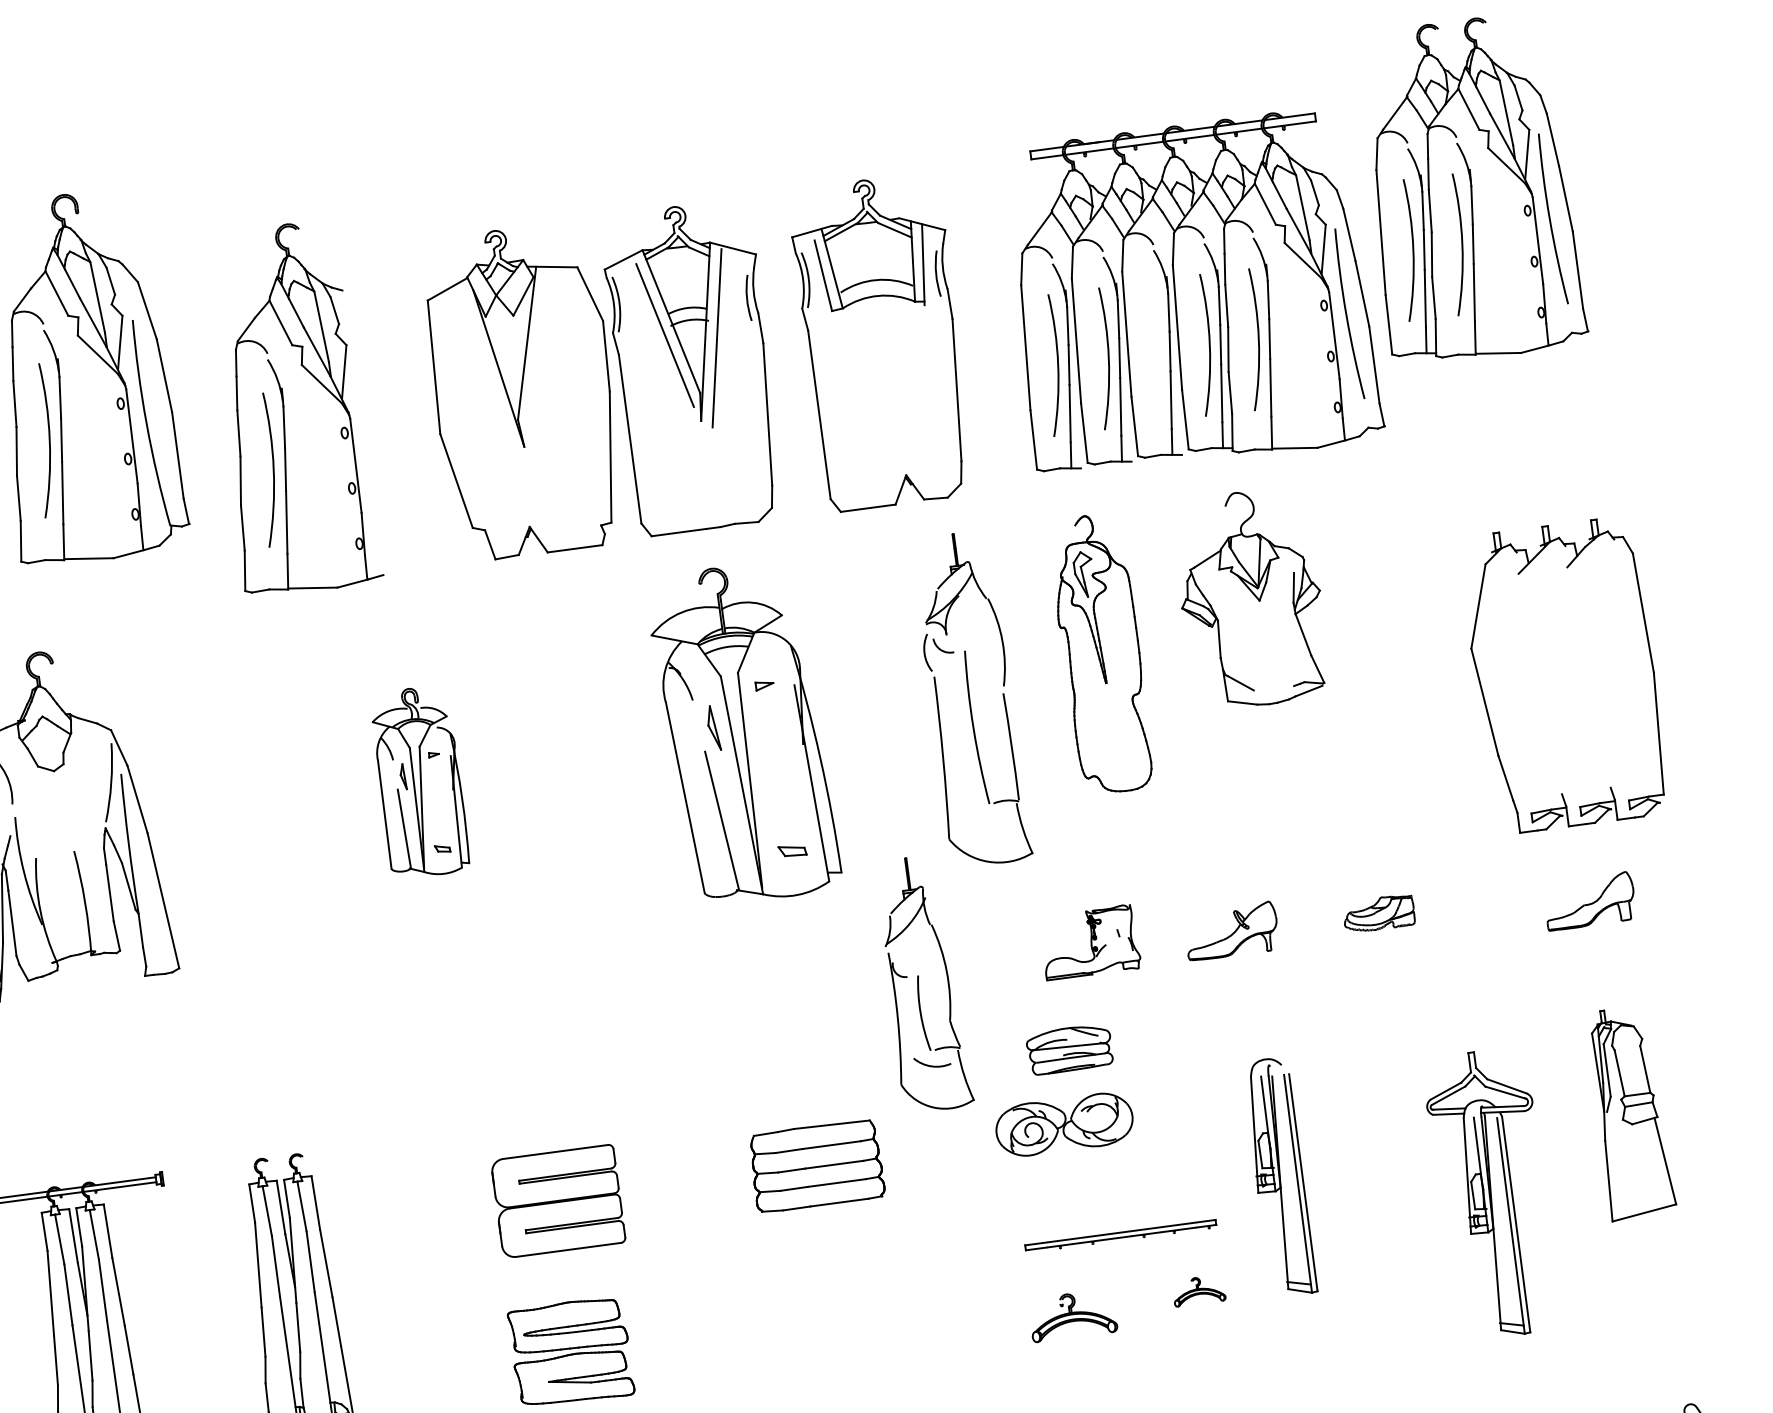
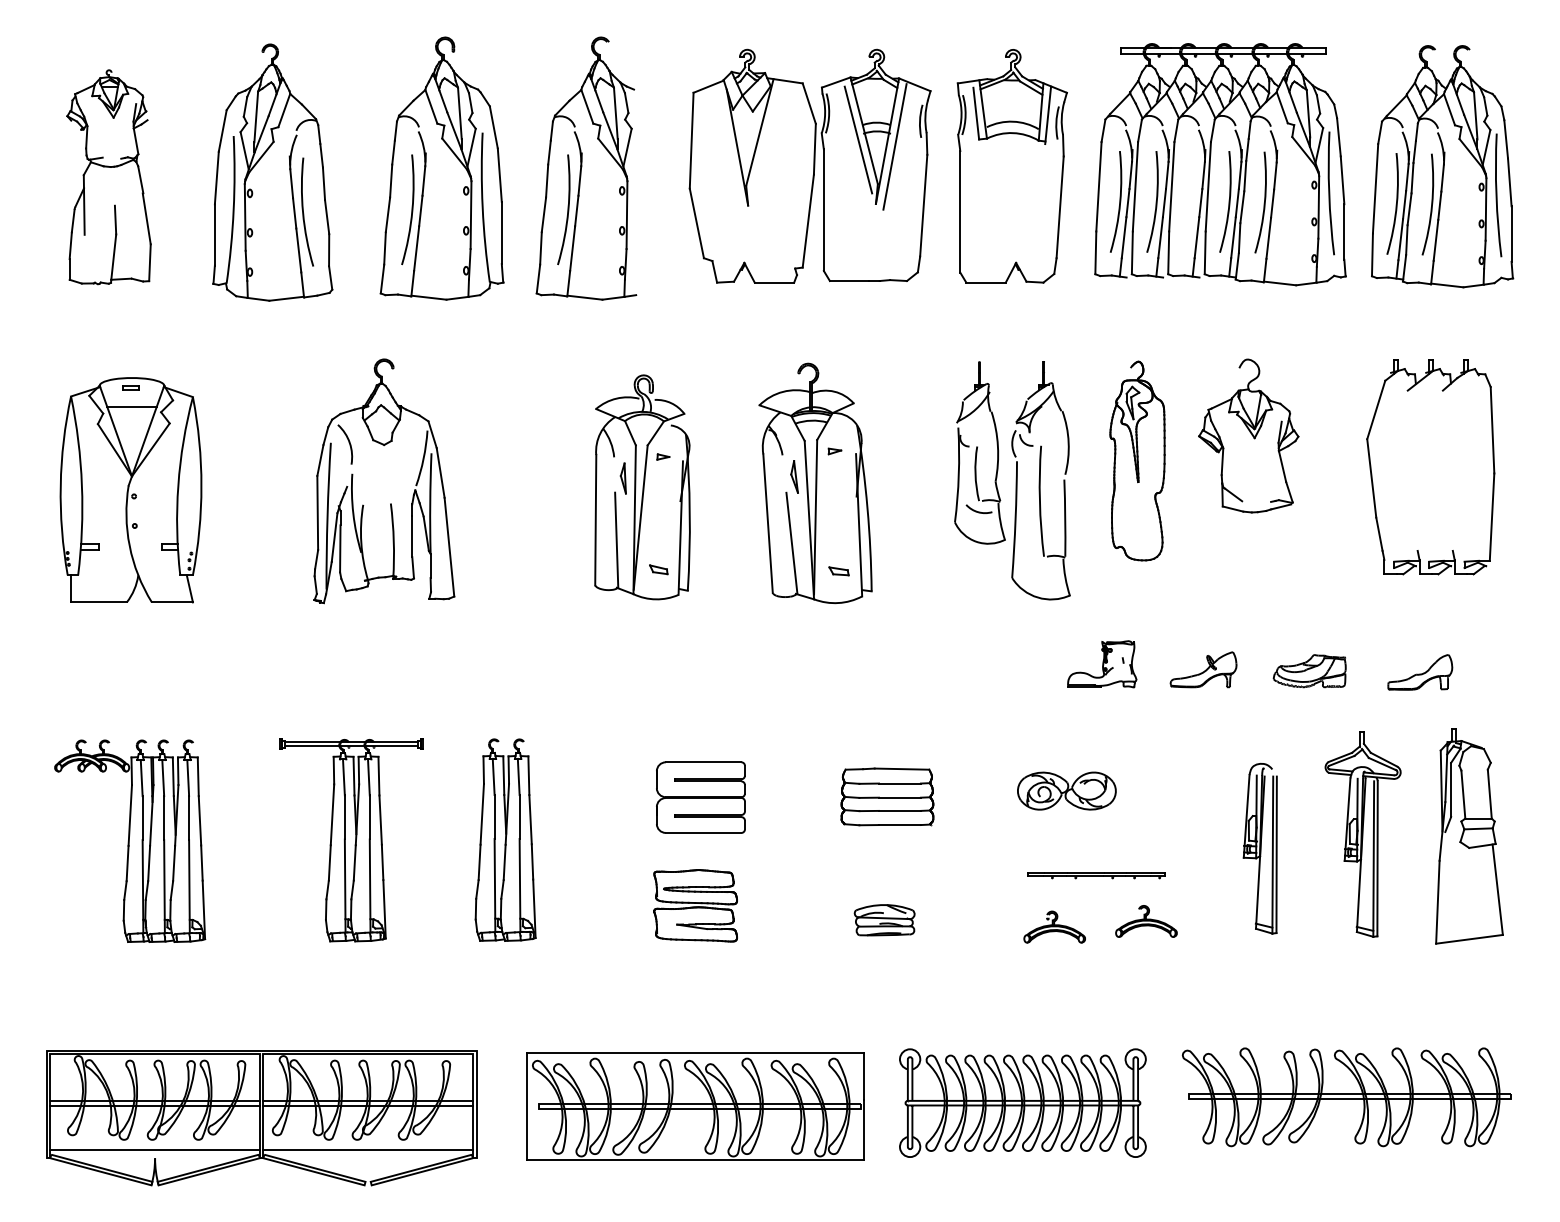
part: (1190, 294) -> (1220, 164), moved
part: (882, 342) -> (1011, 166), moved
part: (601, 379) -> (809, 165), moved
part: (291, 408) -> (586, 168), moved
part: (1564, 676) -> (1430, 467), moved
part: (743, 733) -> (815, 483), moved
part: (420, 782) -> (642, 487), size x1.67
part: (1590, 901) -> (1420, 672), moved
part: (1378, 914) -> (1309, 671), size x1.43
part: (922, 983) -> (979, 452), moved
part: (1069, 1049) -> (884, 920), moved
part: (1631, 1113) -> (1469, 836), size x1.43
part: (1278, 1177) -> (1259, 848), moved
part: (1490, 1193) -> (1362, 834), moved
part: (1199, 1290) -> (1146, 921), size x1.67

